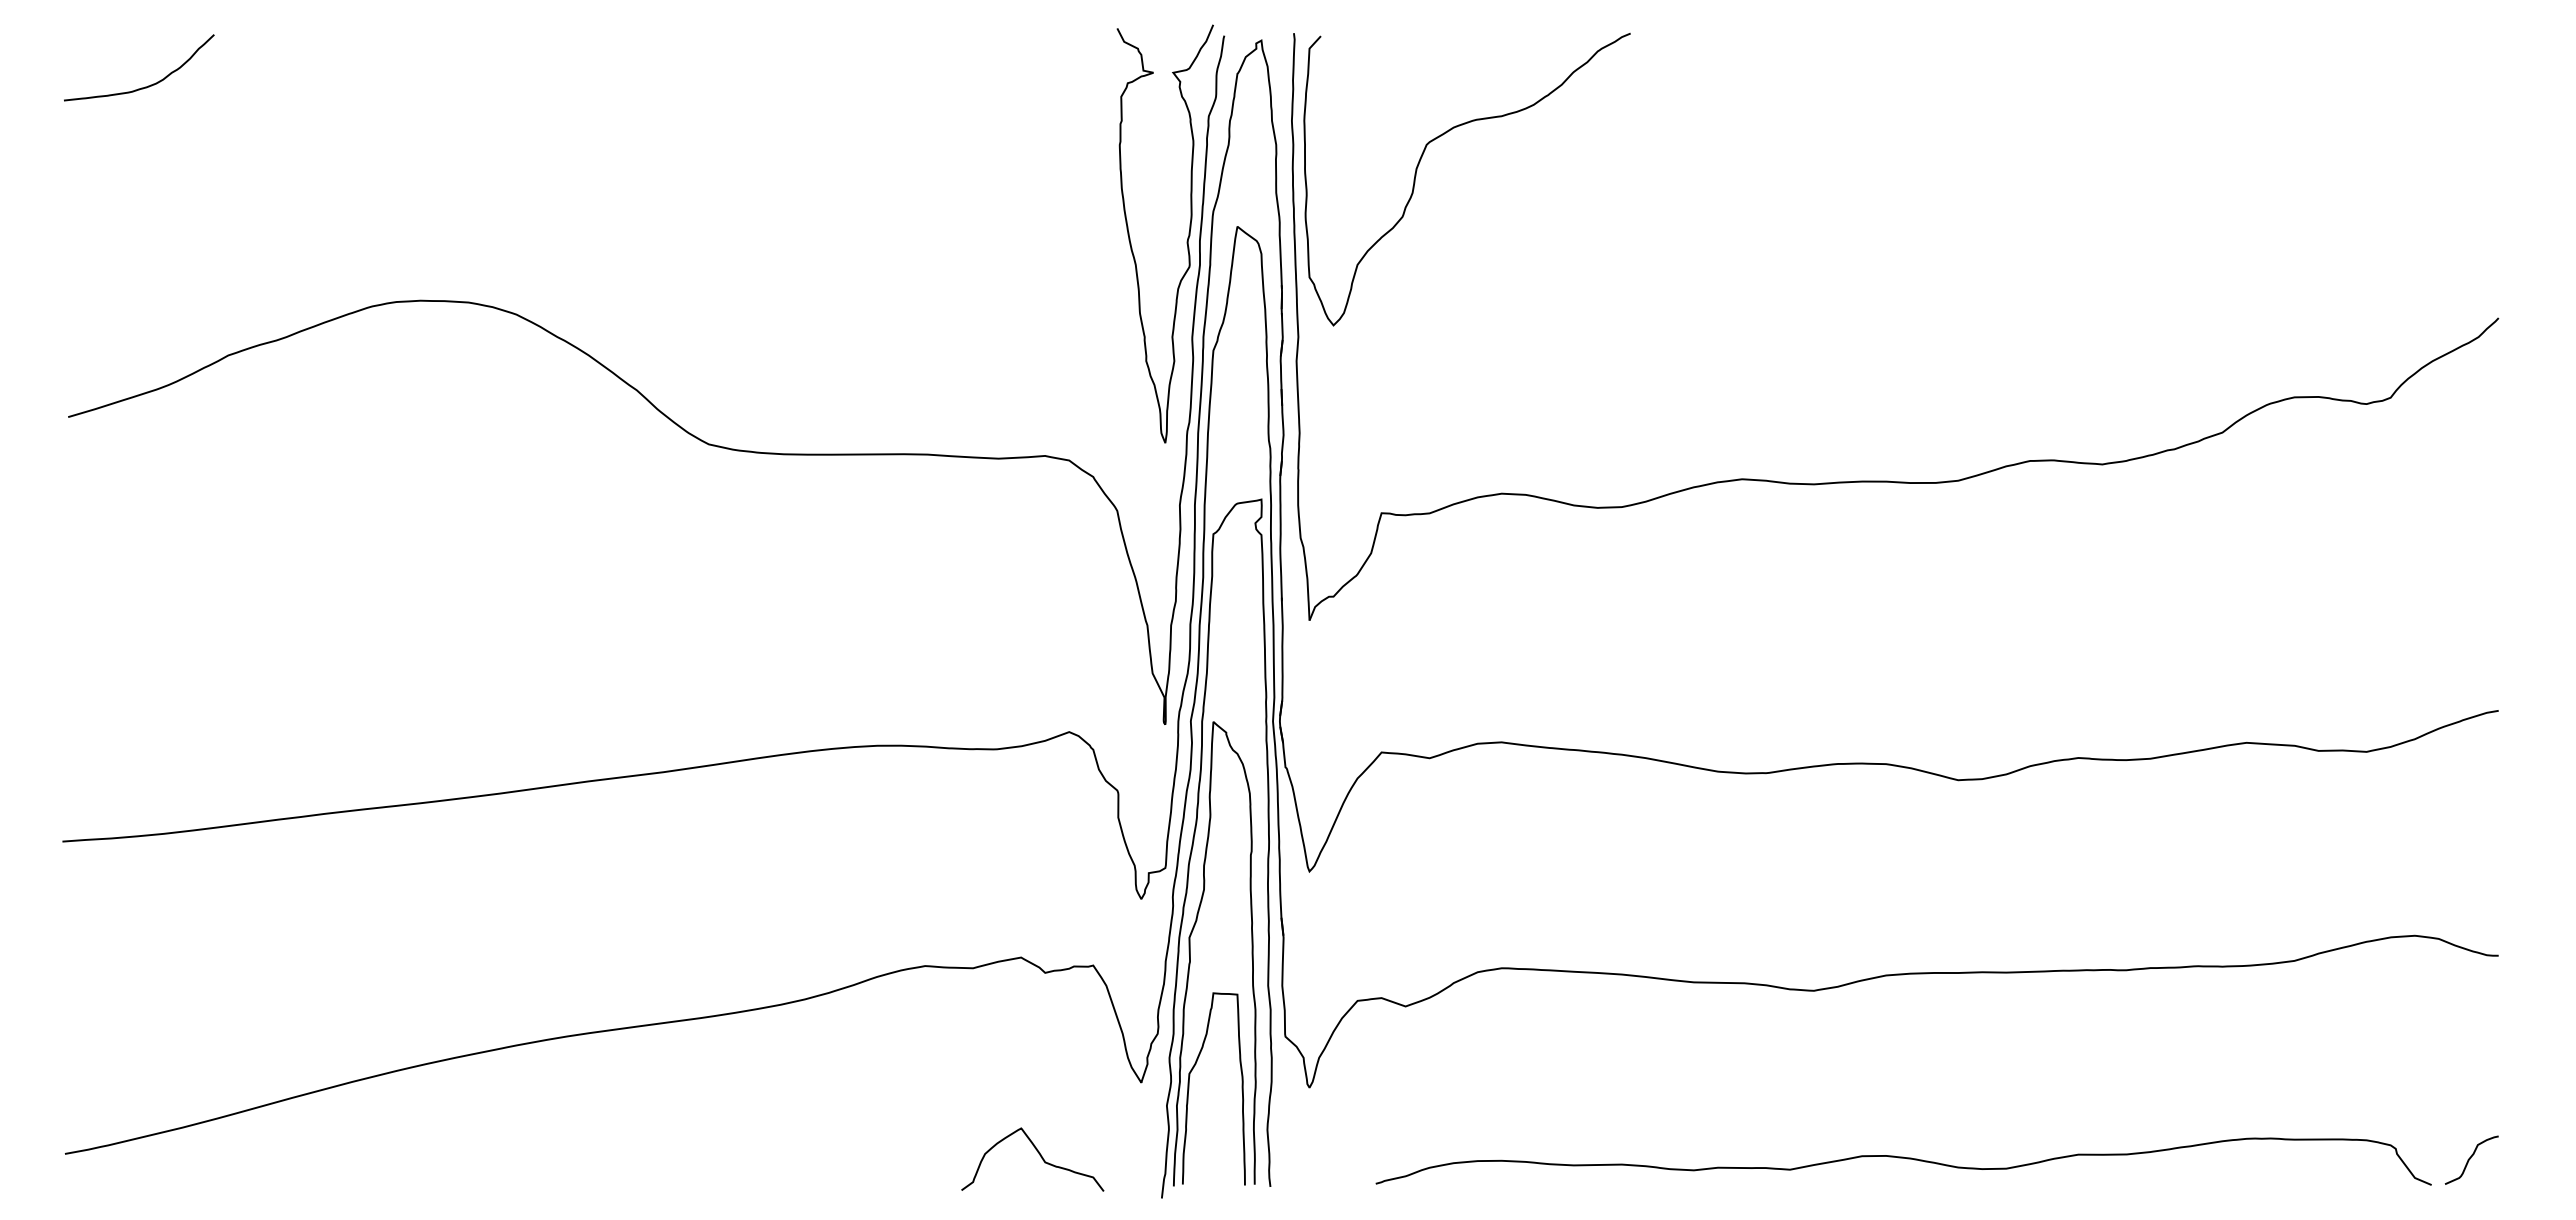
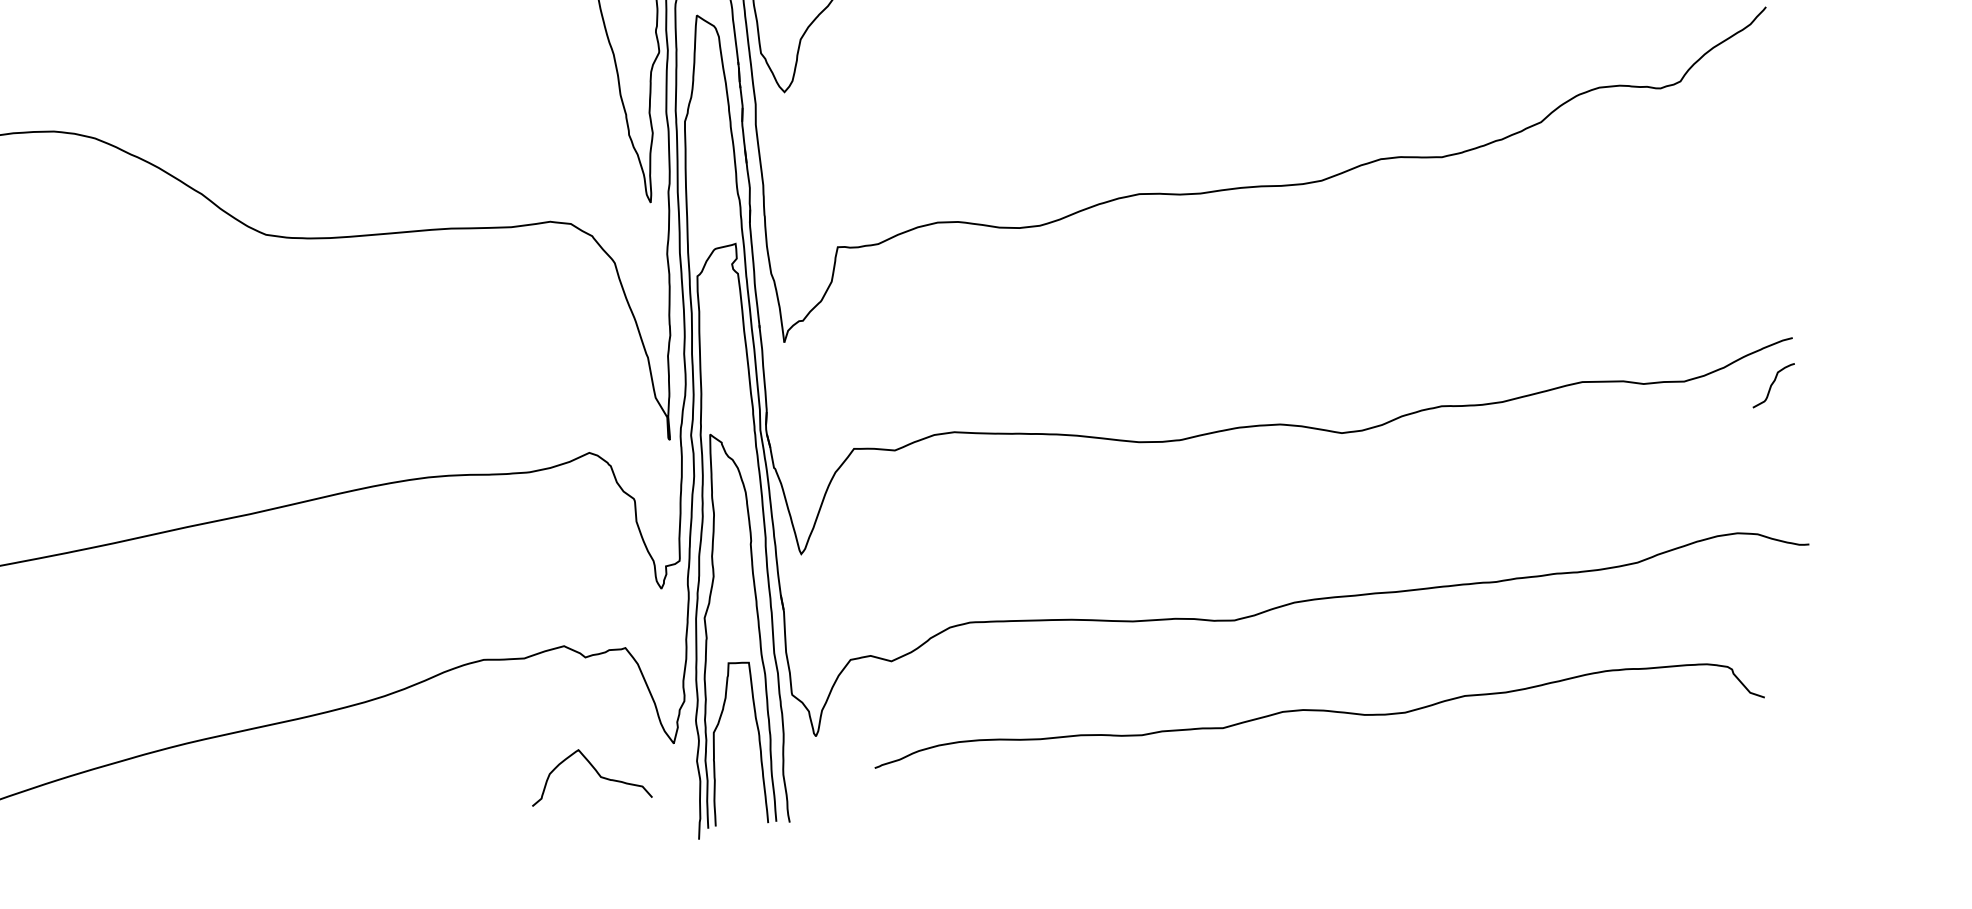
curve: (1039, 1155) -> (595, 771), moved
curve: (1903, 1158) -> (1317, 711), moved
curve: (2471, 1158) -> (1773, 384), moved

